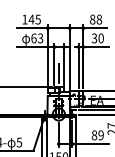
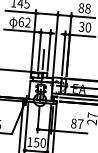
text: (40, 38) -> (27, 22), 63 -> 62
text: (100, 135) -> (79, 124), 89 -> 87

